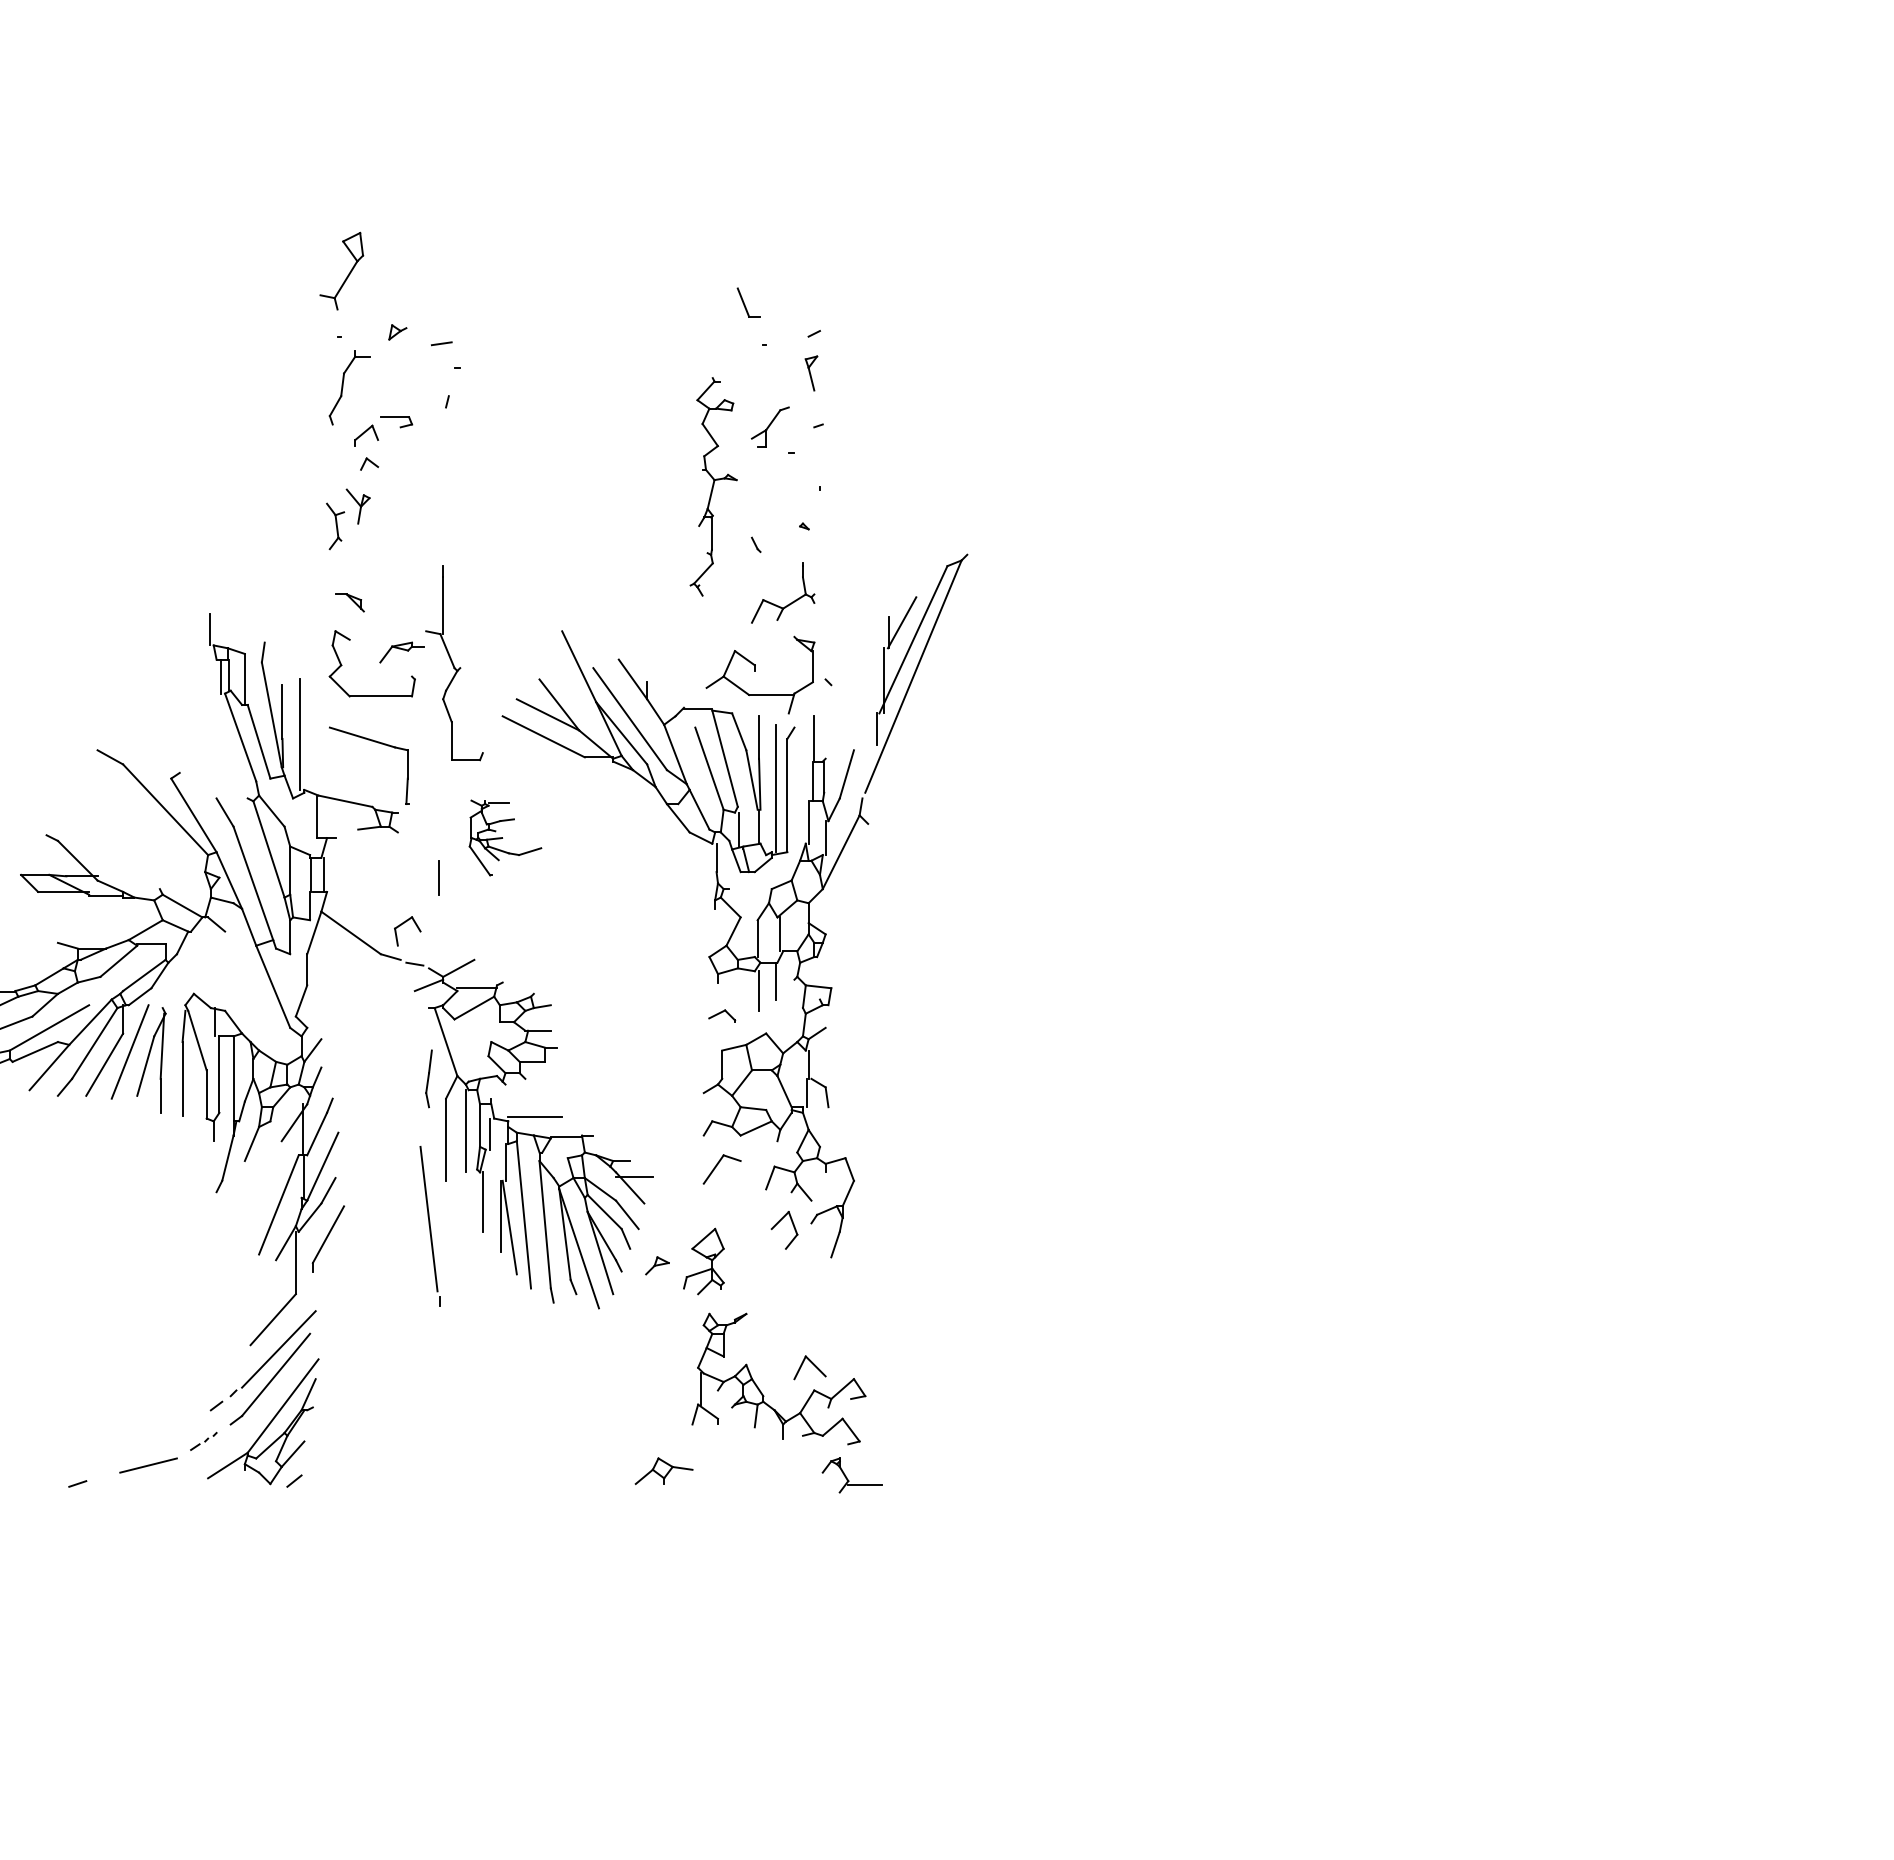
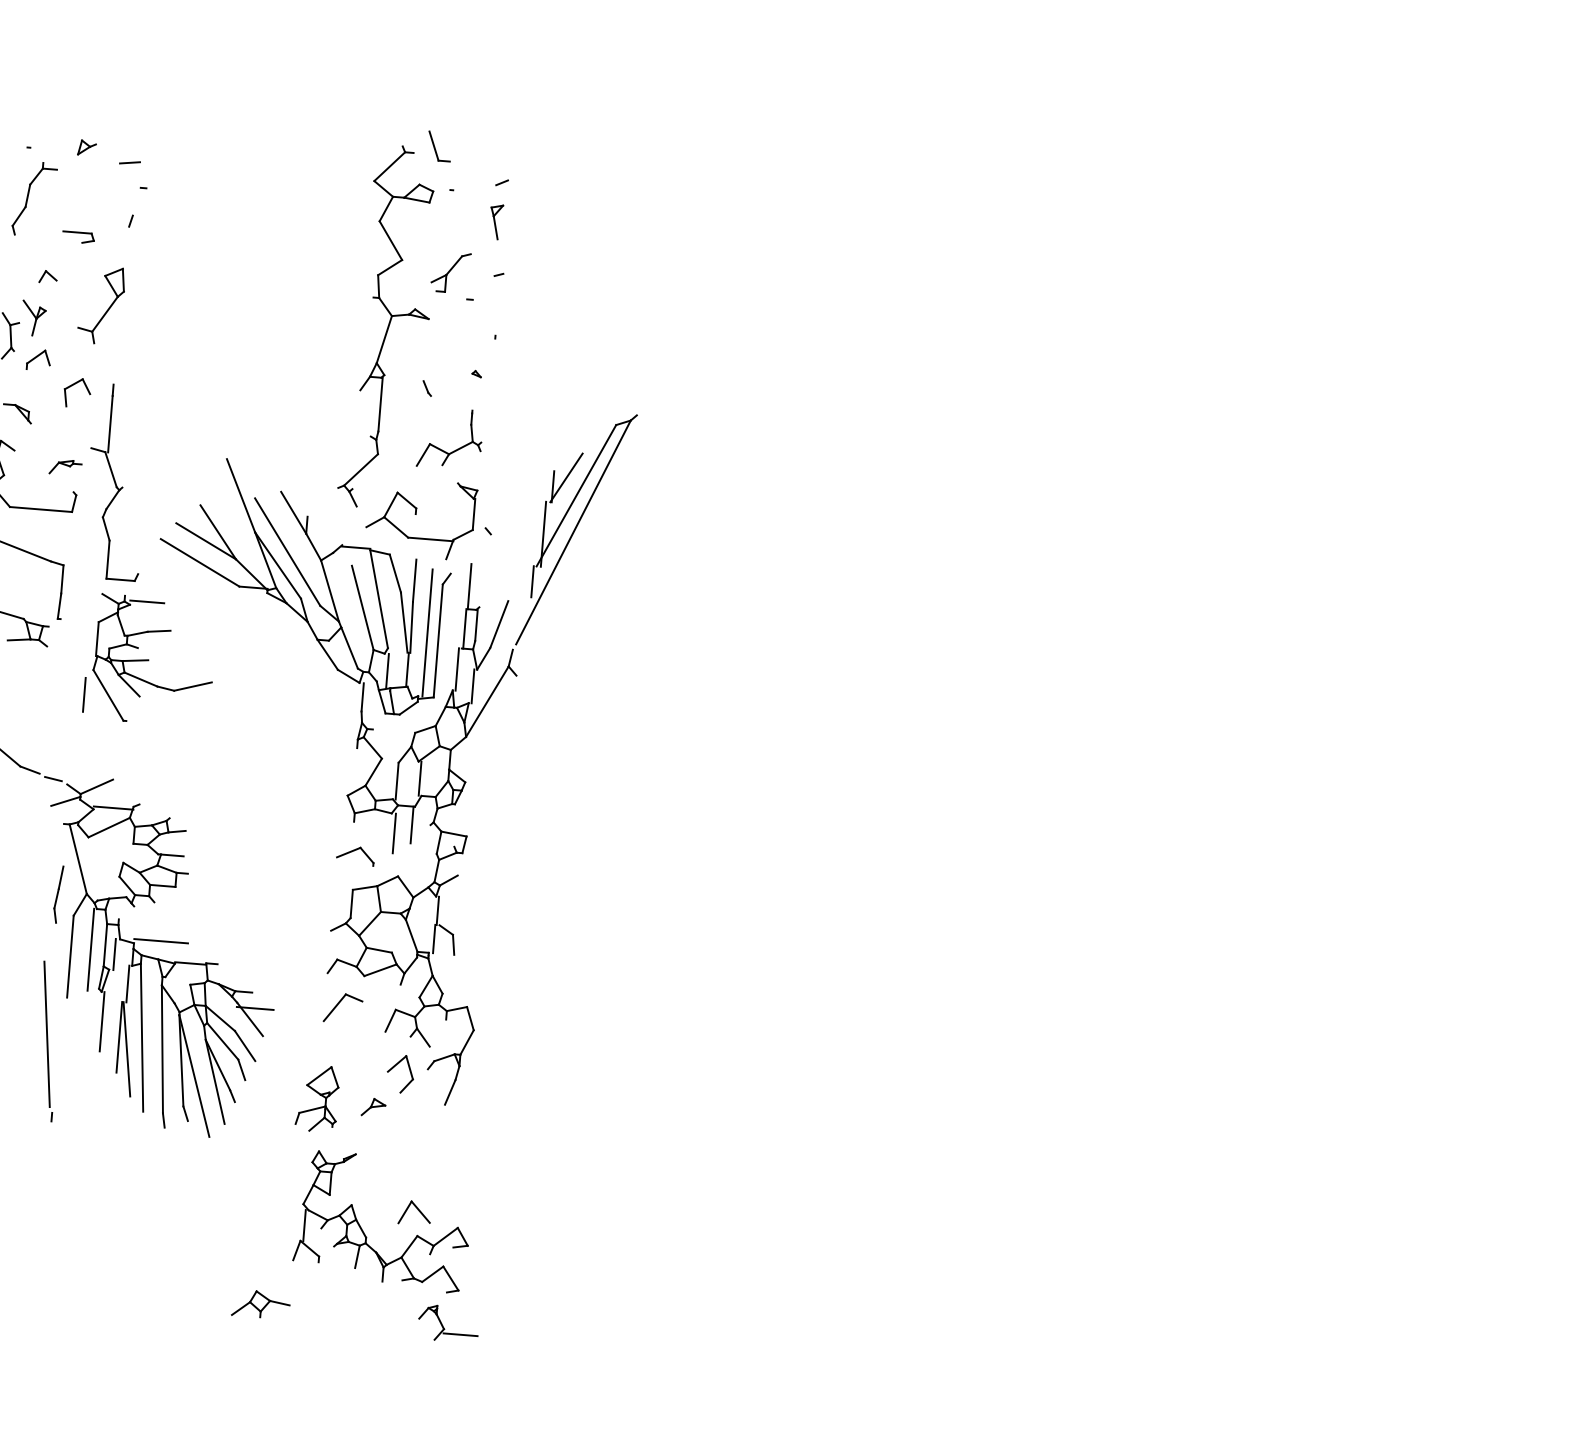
part: (348, 273) -> (107, 308), moved
part: (366, 435) -> (38, 359), moved
part: (713, 486) -> (389, 326), size x1.67
part: (401, 652) -> (65, 467), size x0.71
part: (505, 837) -> (153, 660), size x1.67
part: (403, 924) -> (73, 385), moved
part: (721, 1015) -> (354, 854), size x1.43
part: (657, 1265) -> (373, 1107), moved

